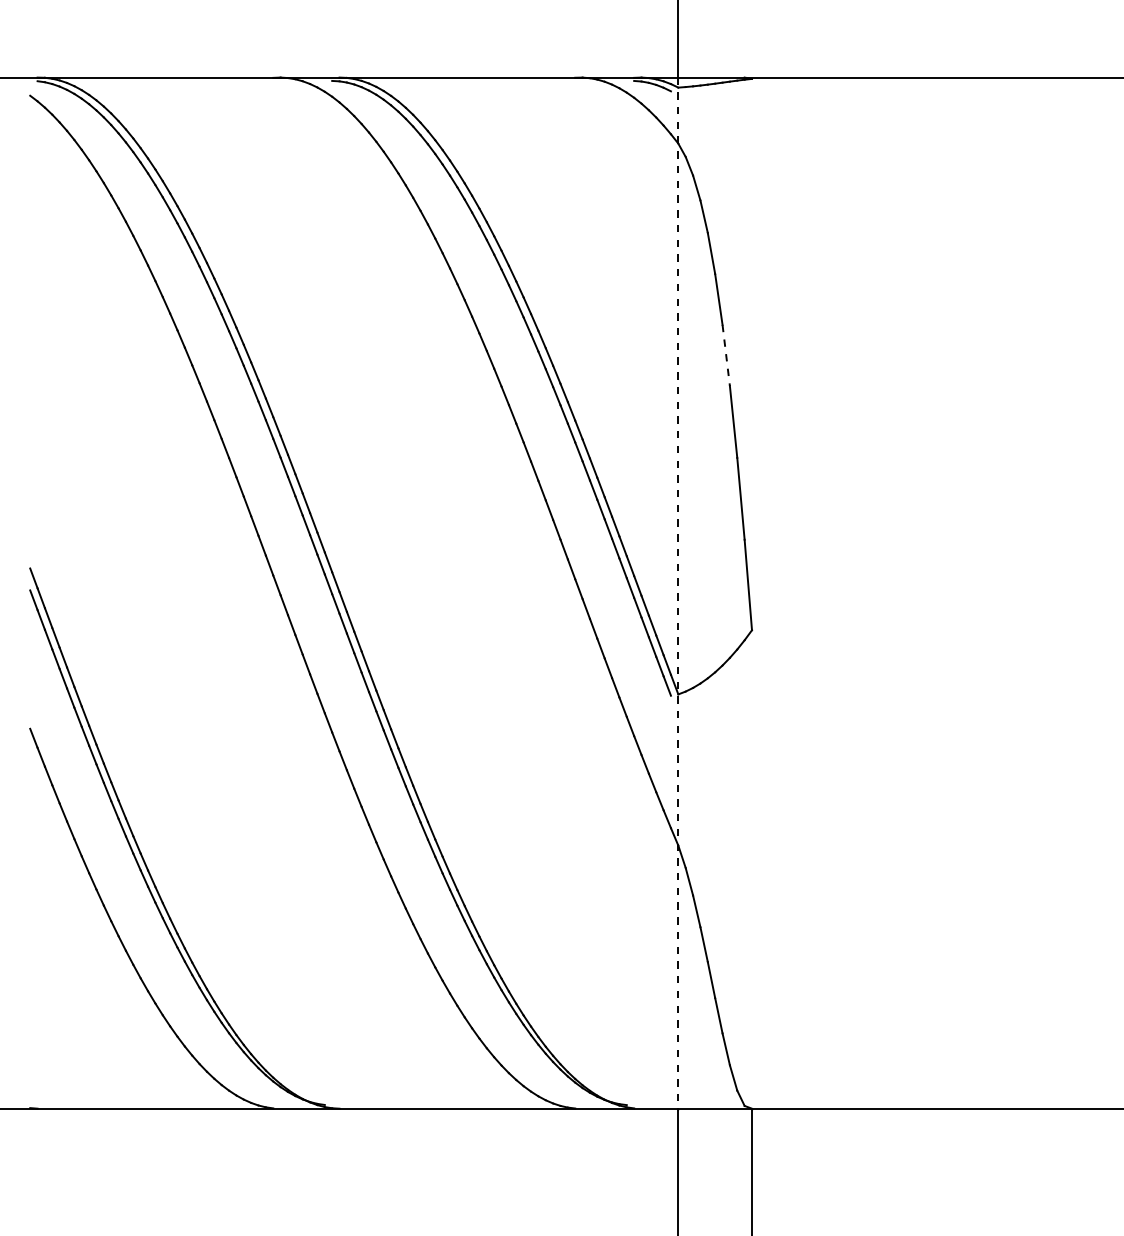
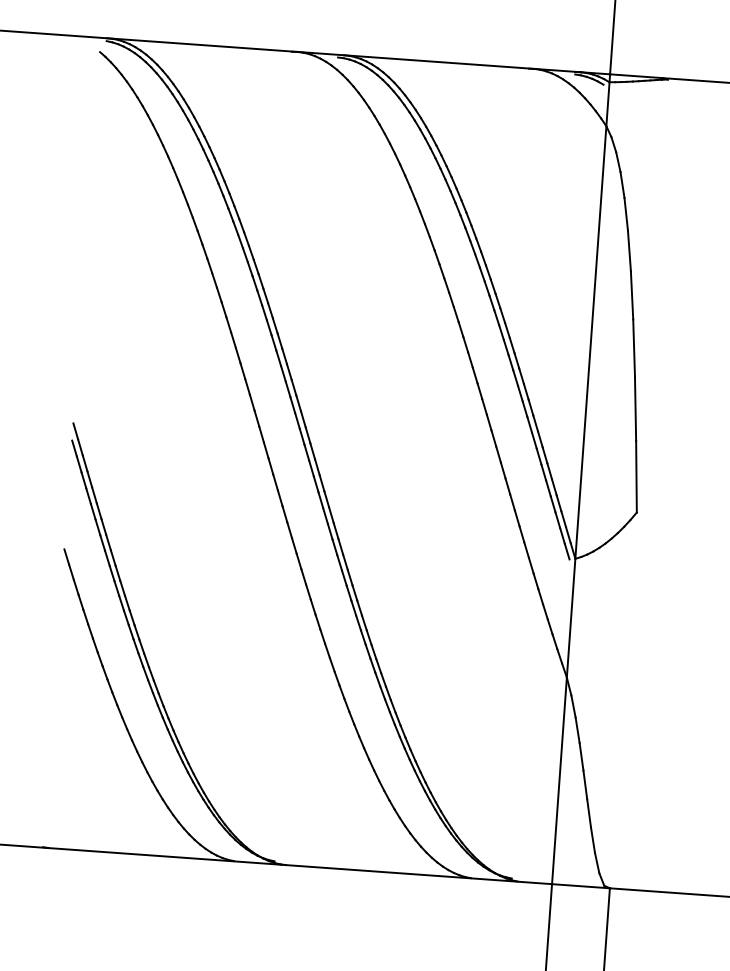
line: (726, 355) -> (632, 295), dashed -> solid
line: (678, 593) -> (581, 479), dashed -> solid

